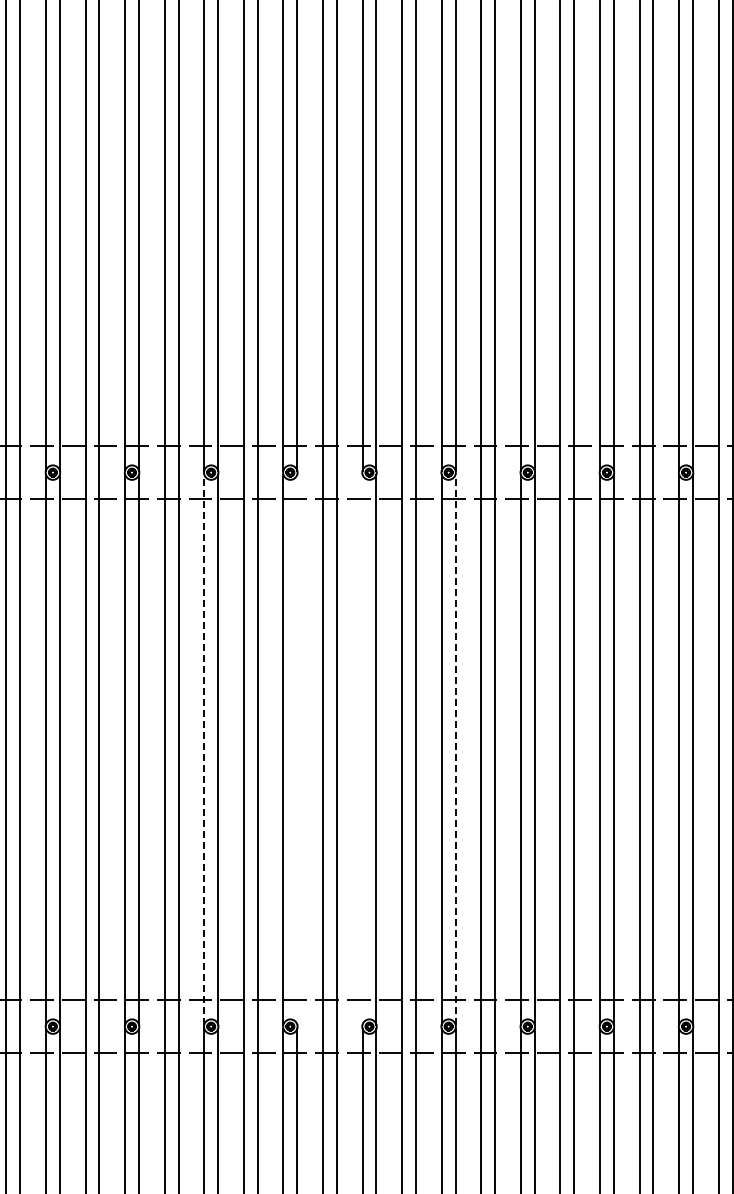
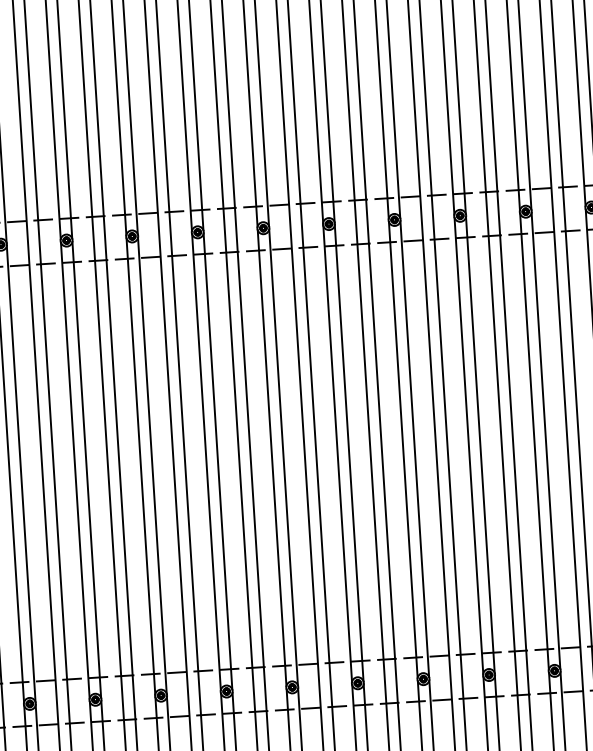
line: (204, 749) -> (141, 466), dashed -> solid
line: (297, 749) -> (218, 461), added
line: (362, 749) -> (272, 458), added
line: (455, 749) -> (349, 453), dashed -> solid

